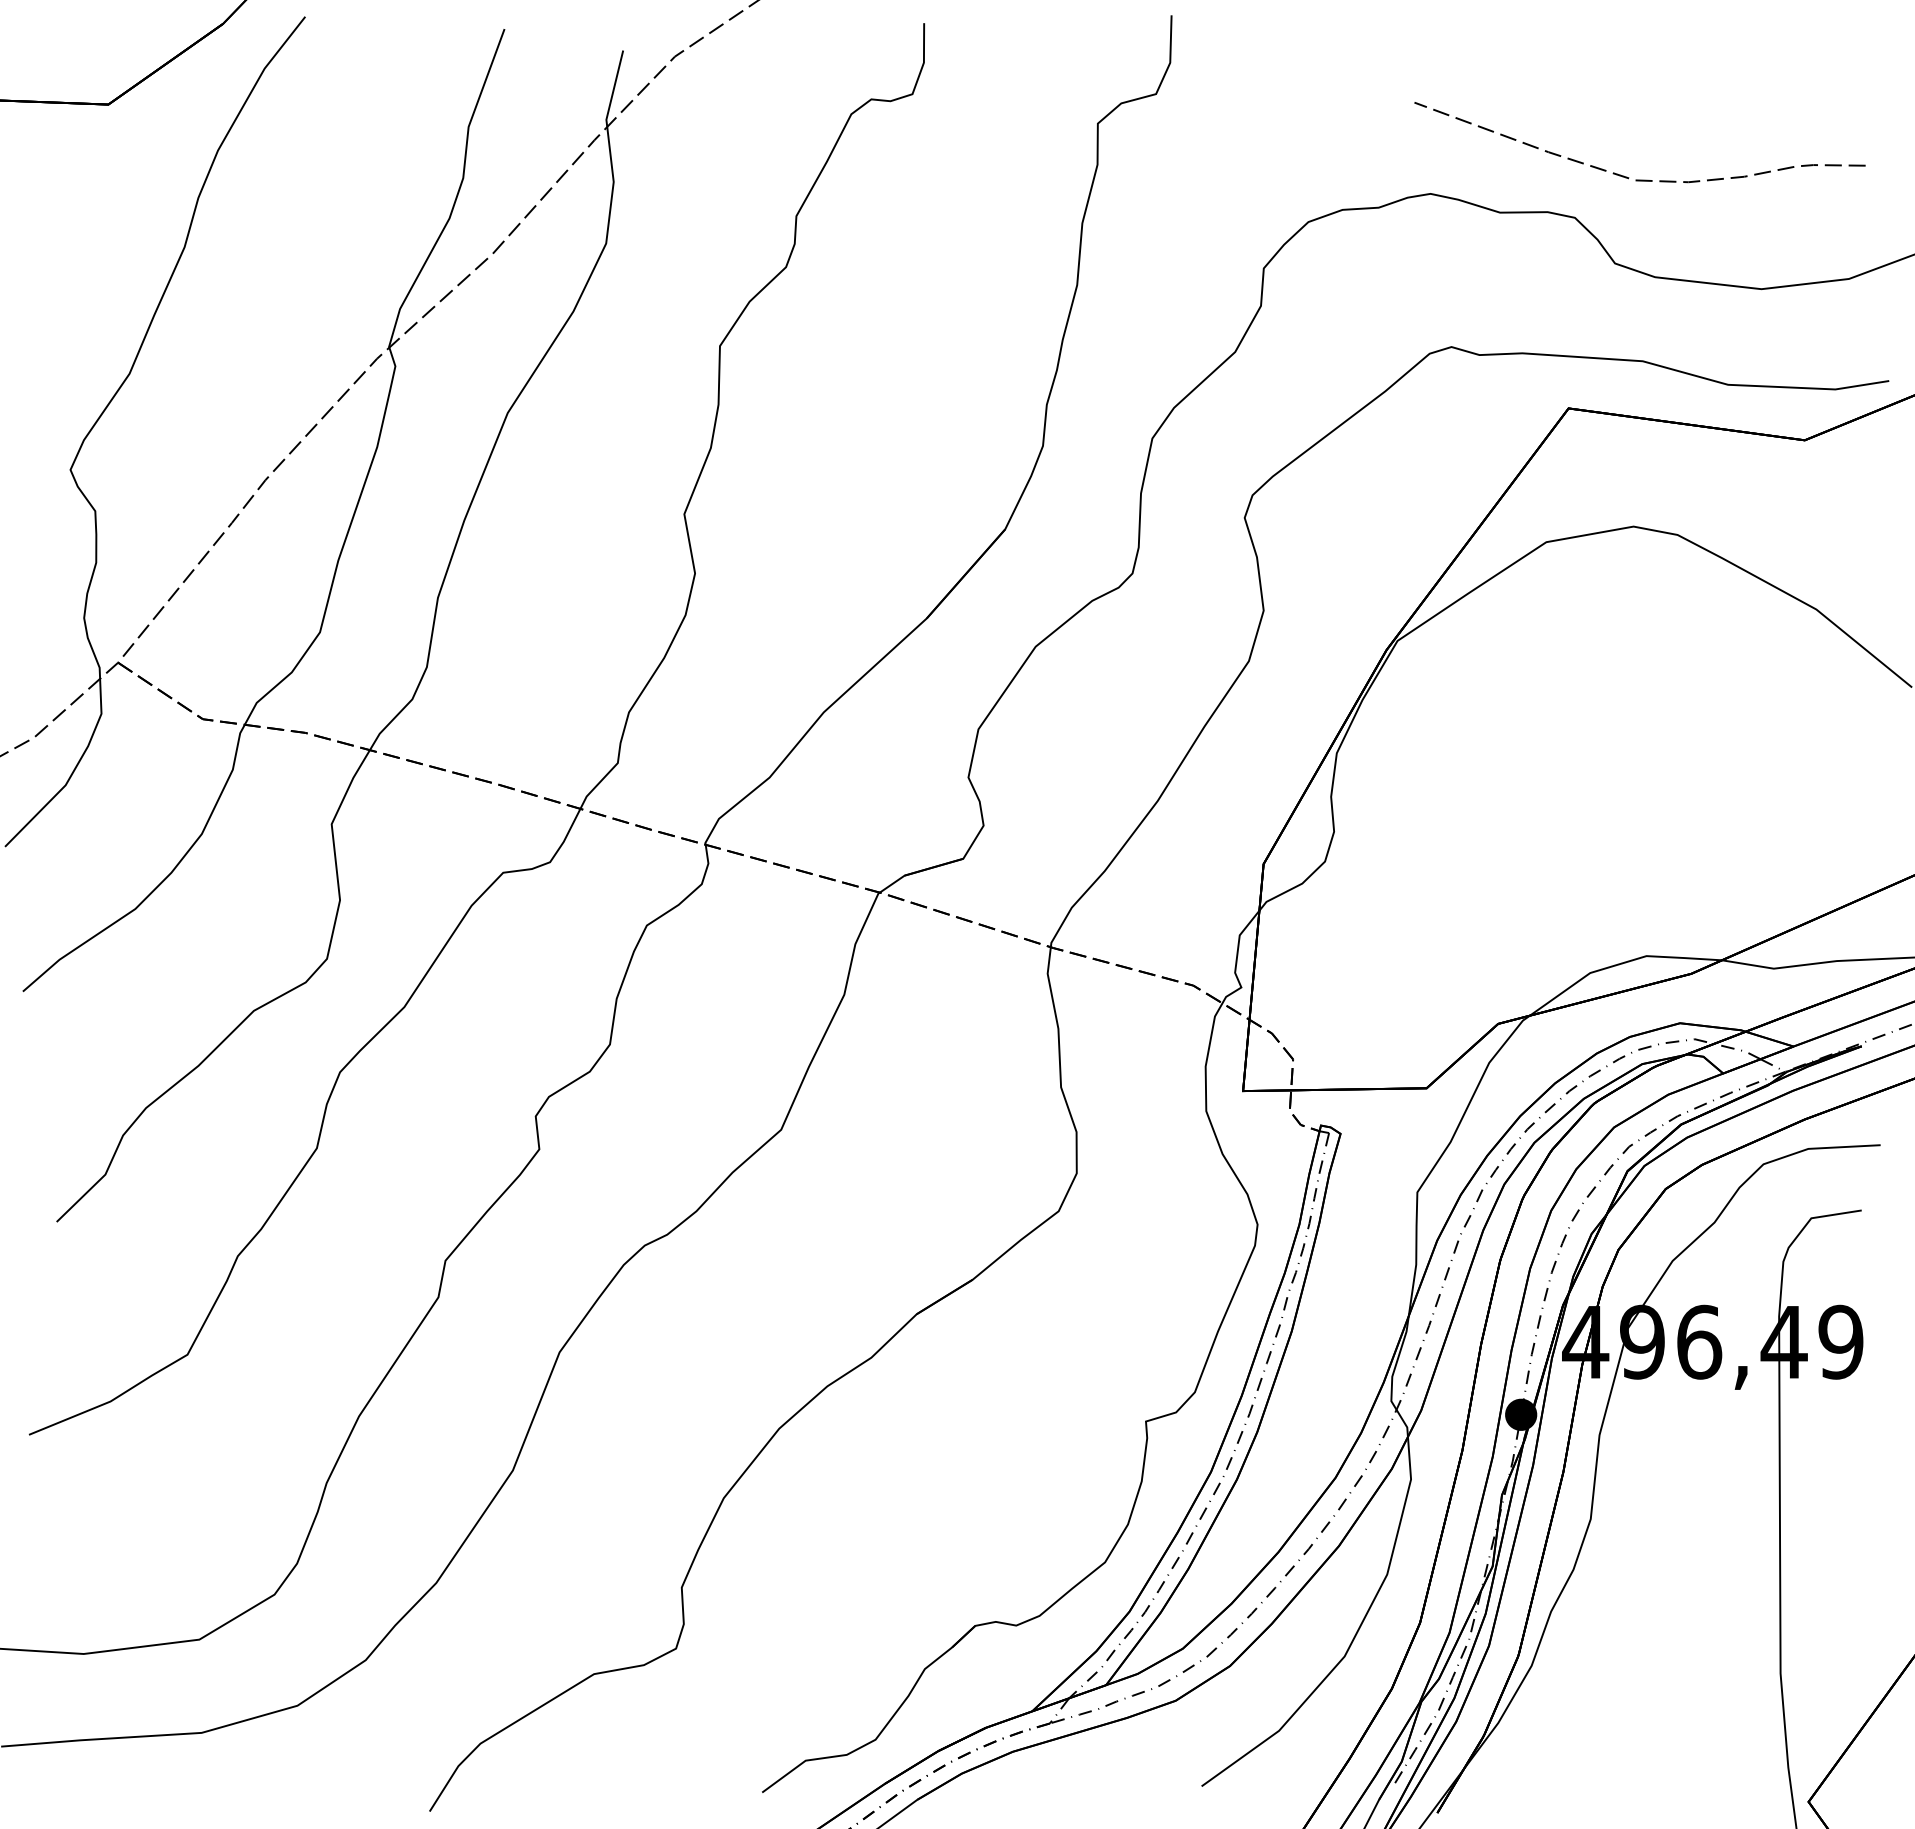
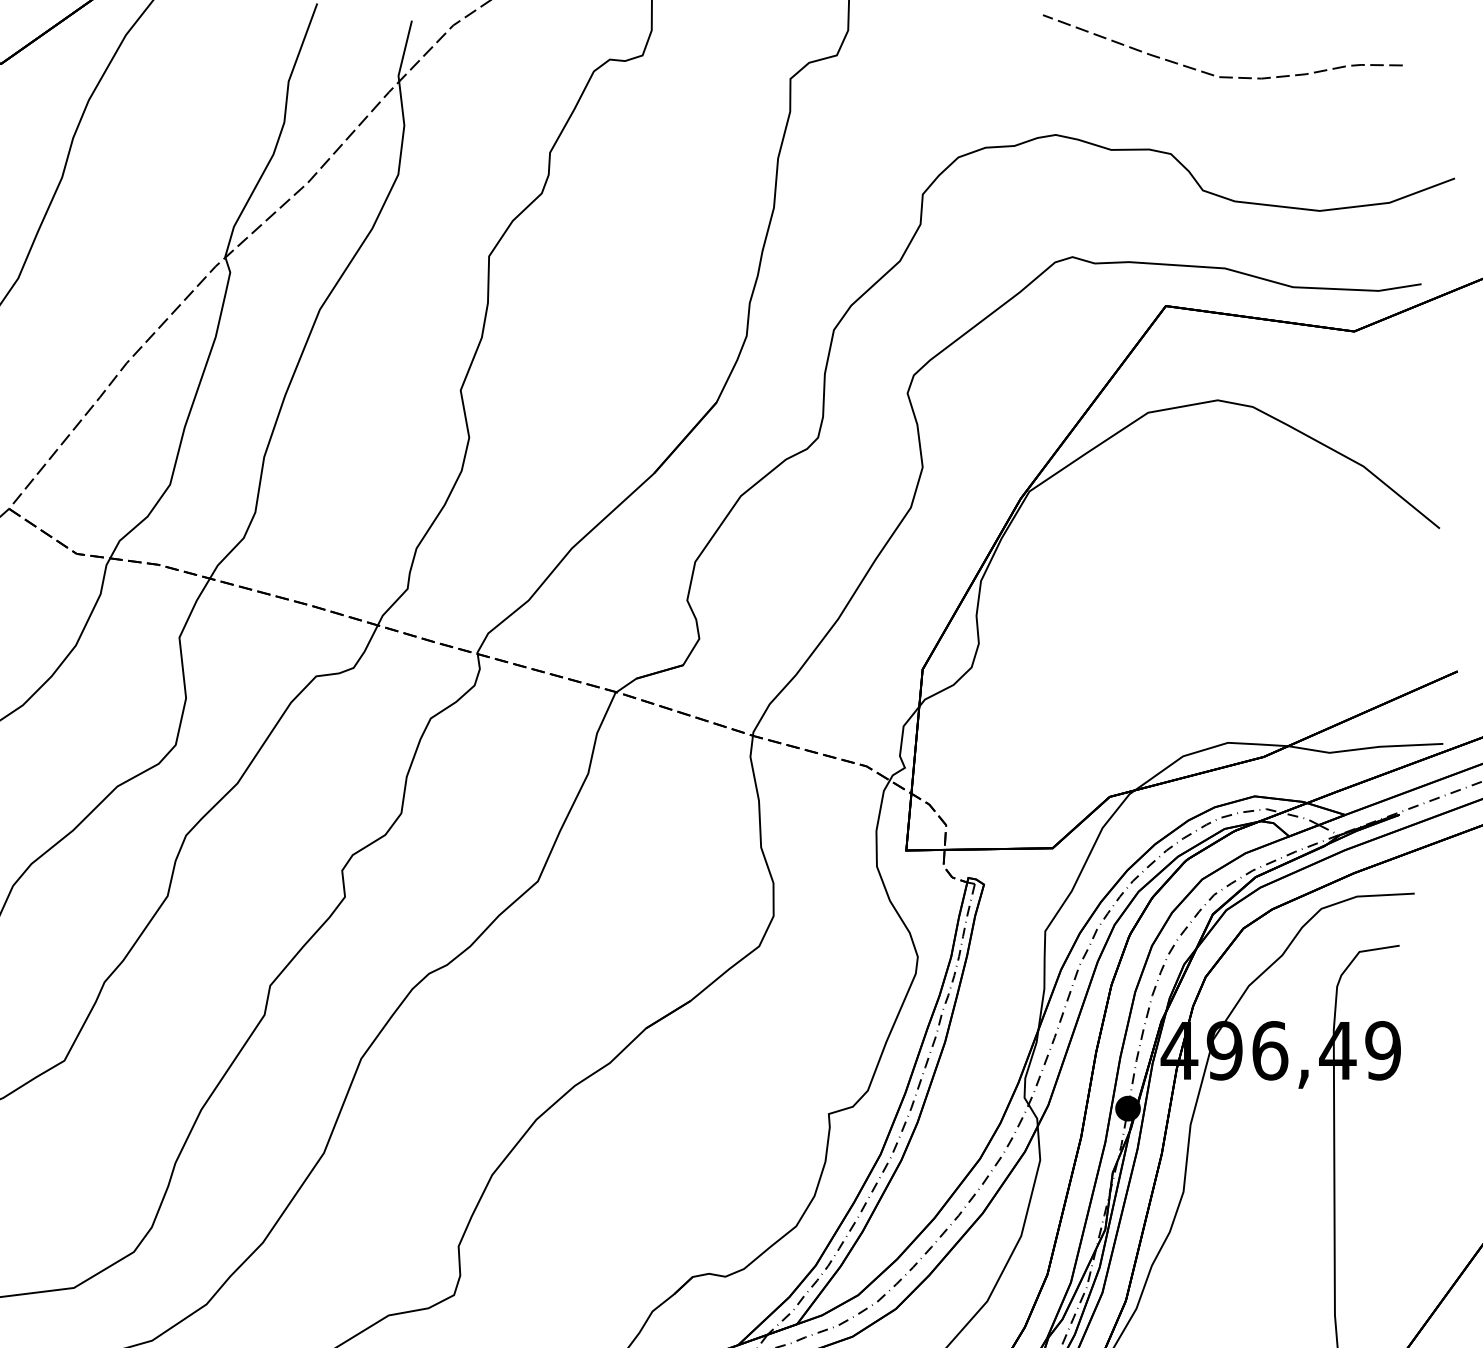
curve: (1626, 176) -> (1212, 74), moved

